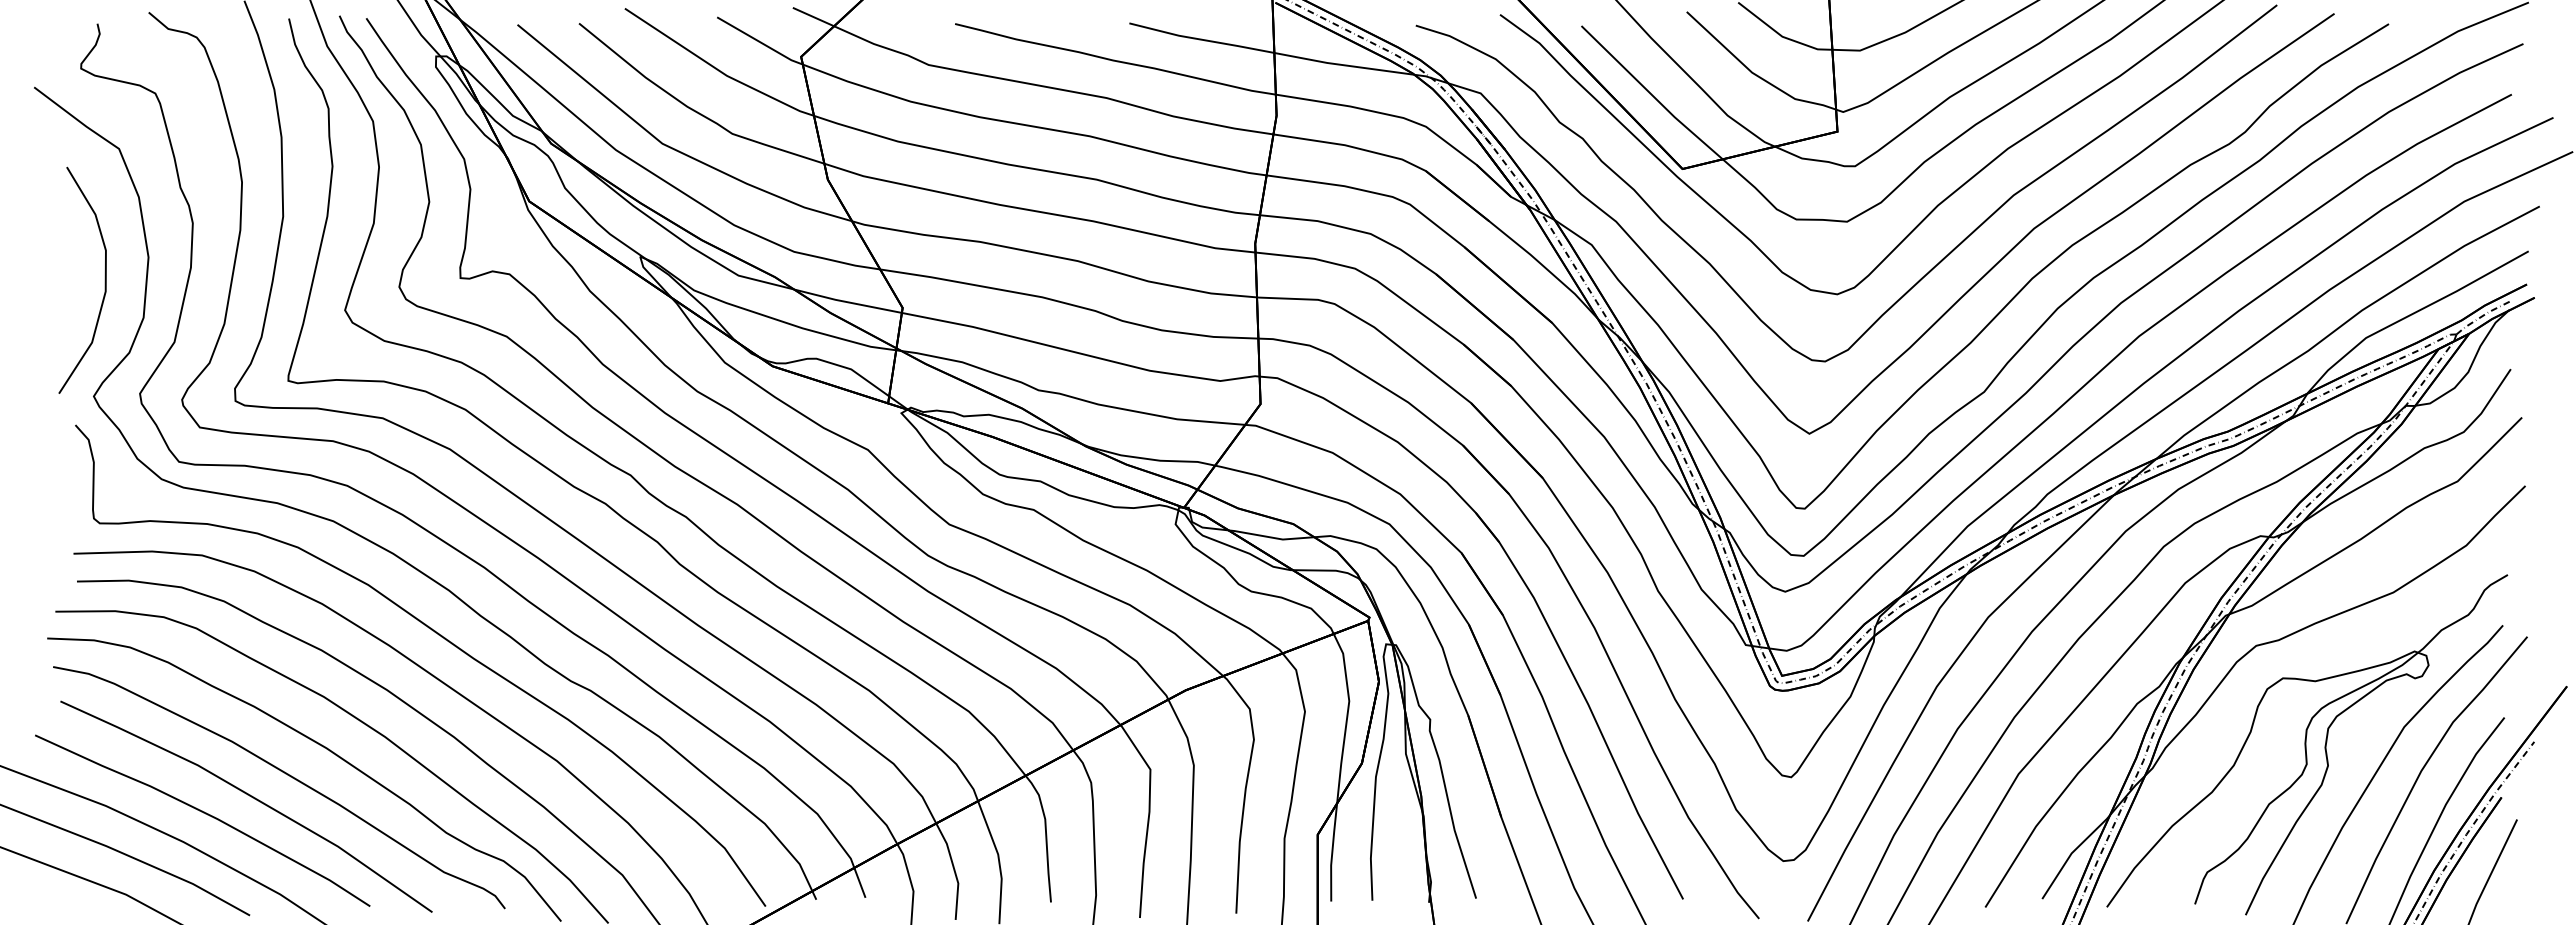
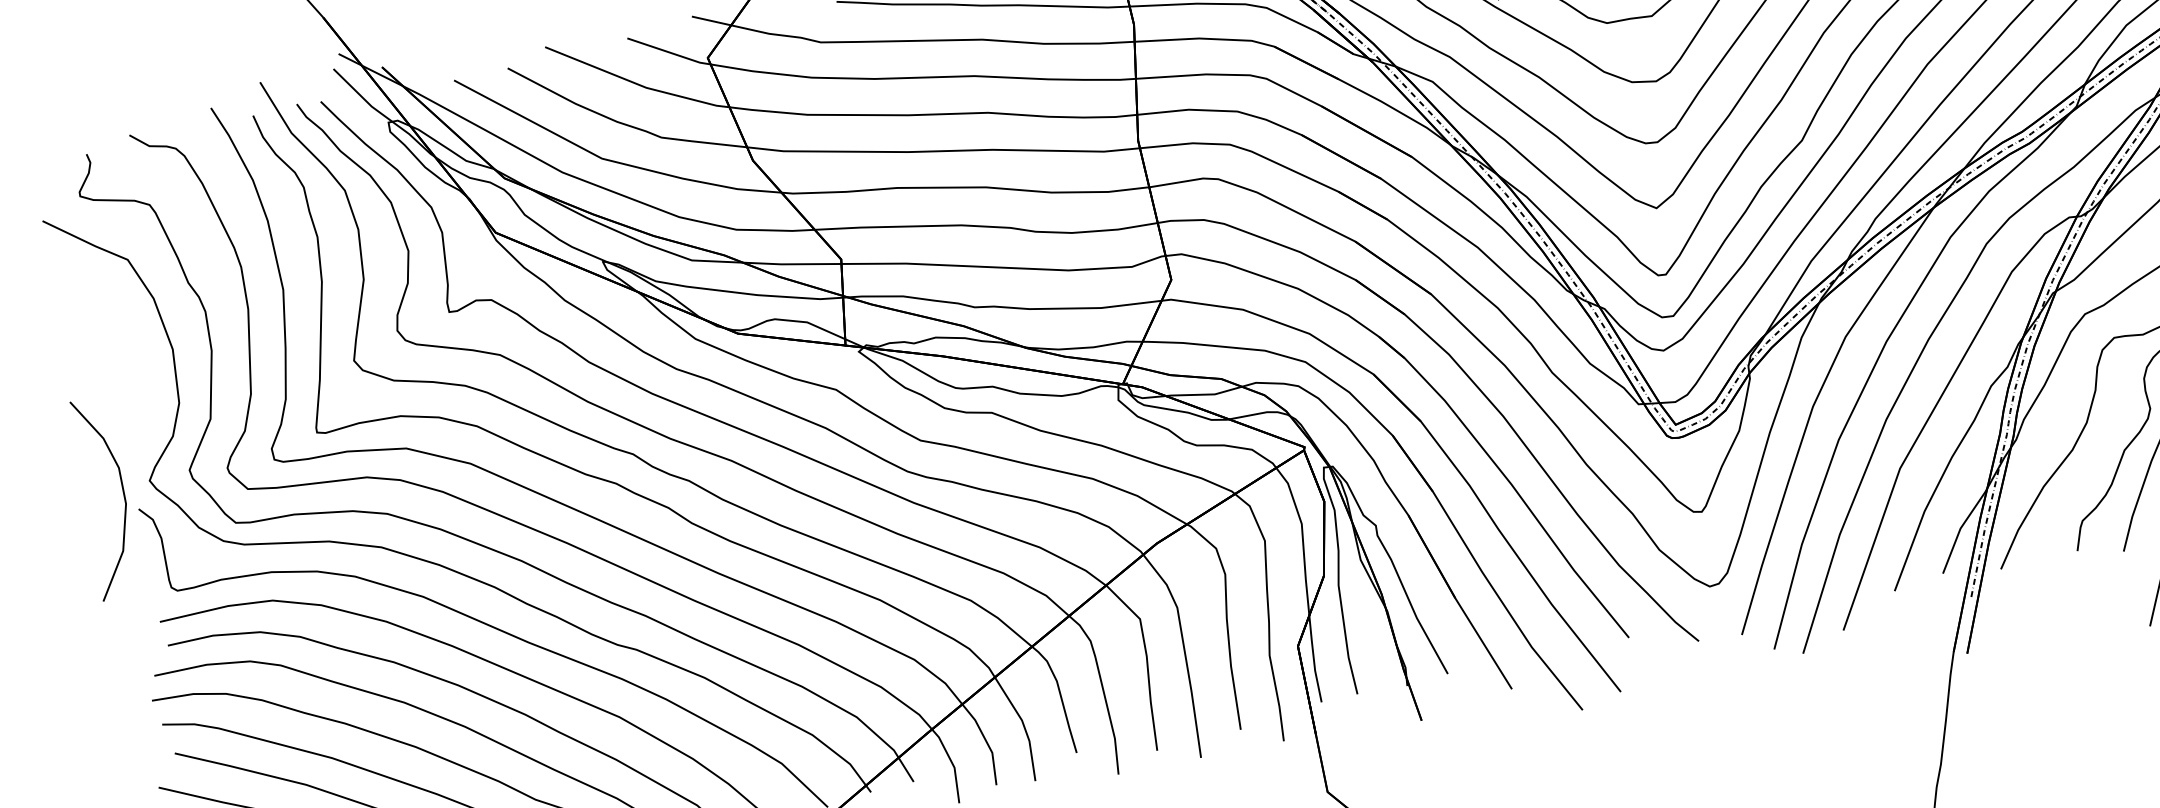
curve: (104, 279) -> (122, 493), moved

